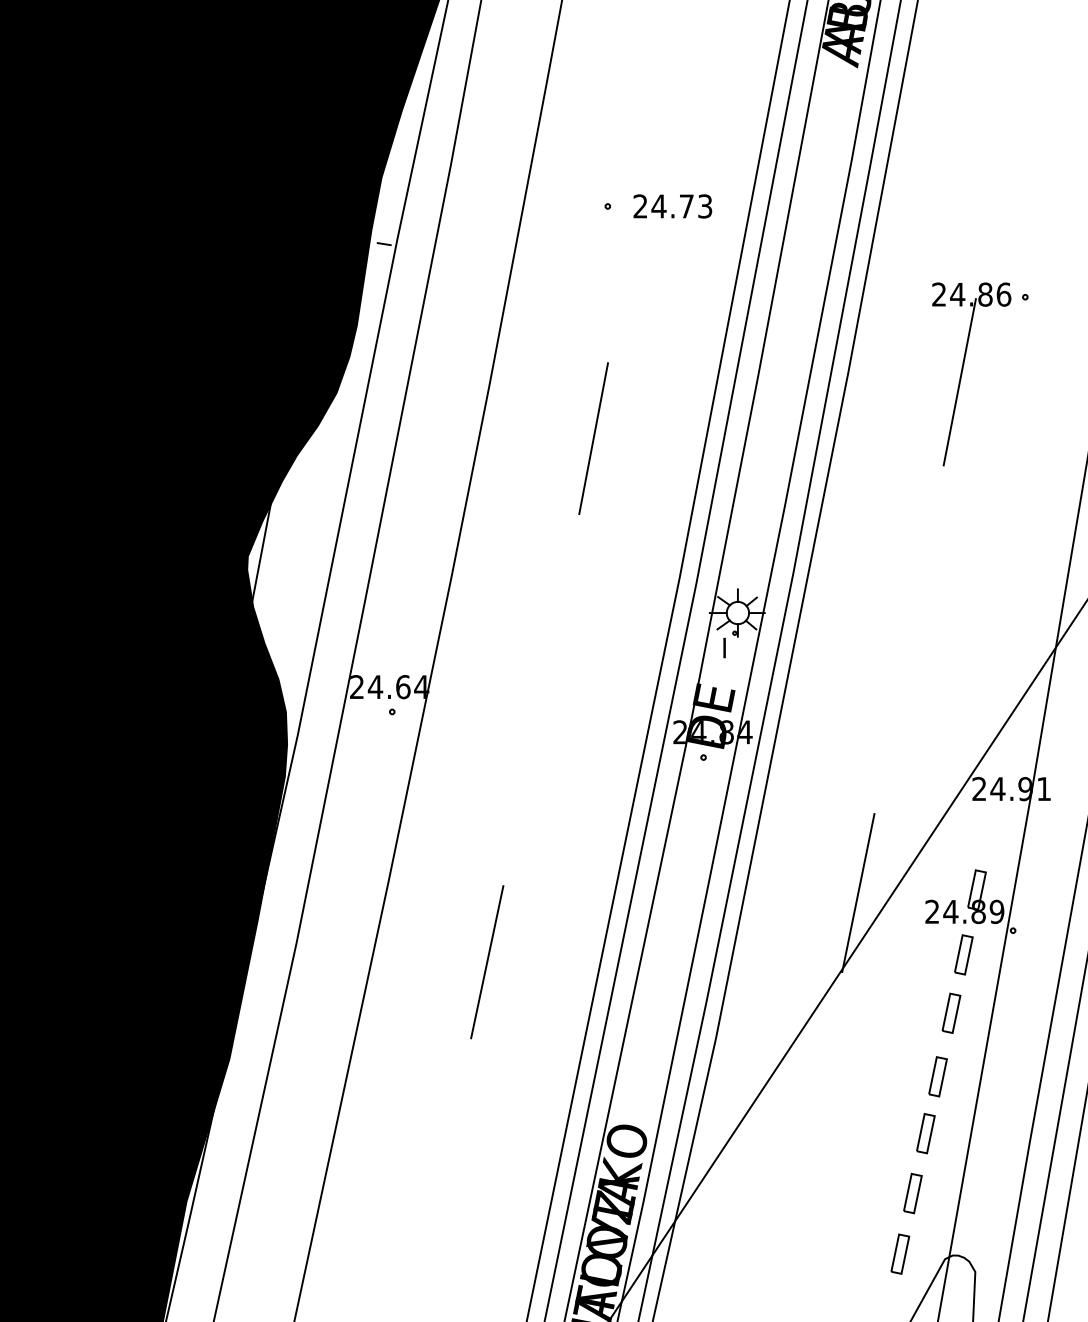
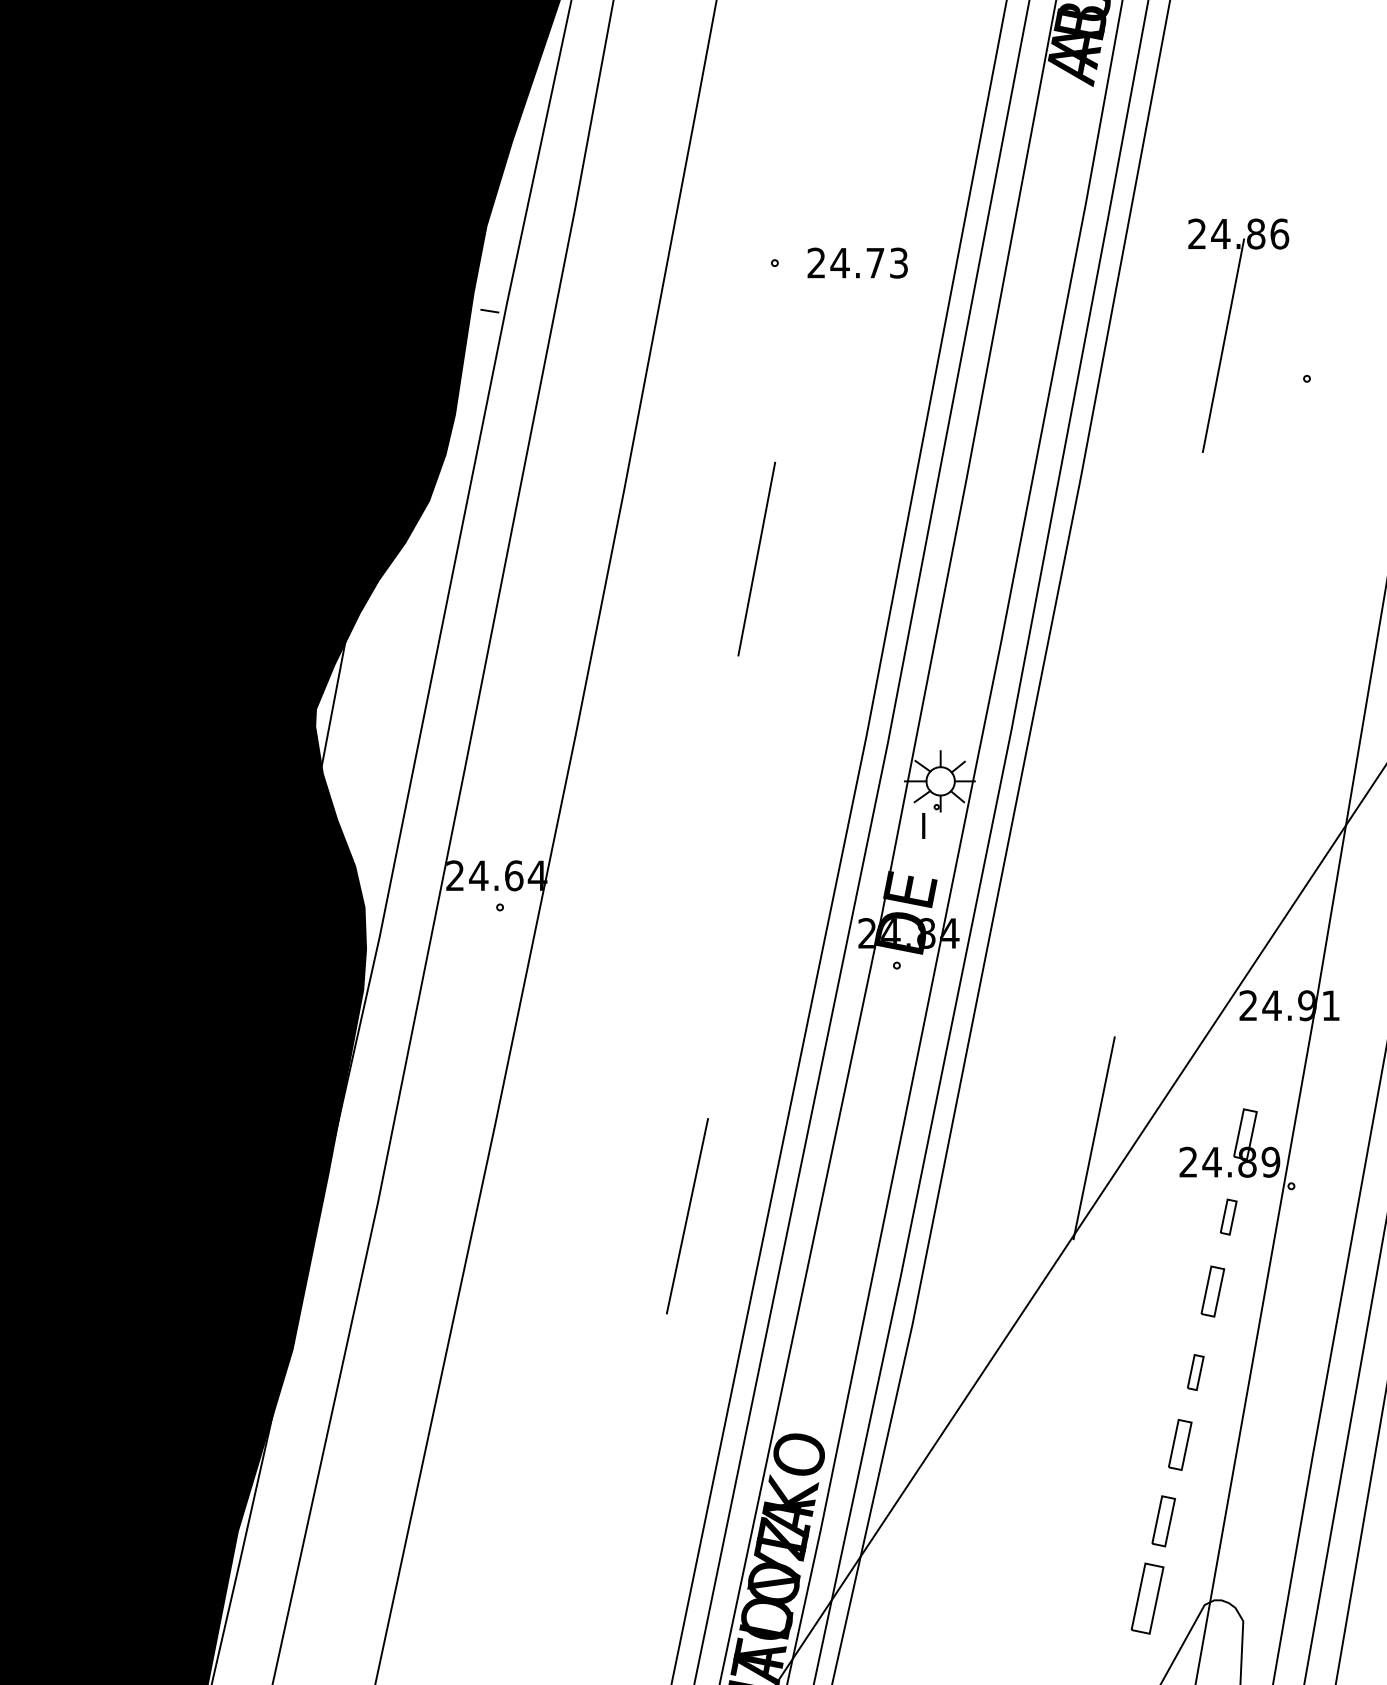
part: (962, 374) -> (1226, 335), moved
part: (963, 954) -> (1228, 1216), size x0.7
line: (487, 962) -> (687, 1216), moved
part: (937, 1076) -> (1195, 1372), size x0.7
part: (900, 1253) -> (1147, 1597), size x1.4

